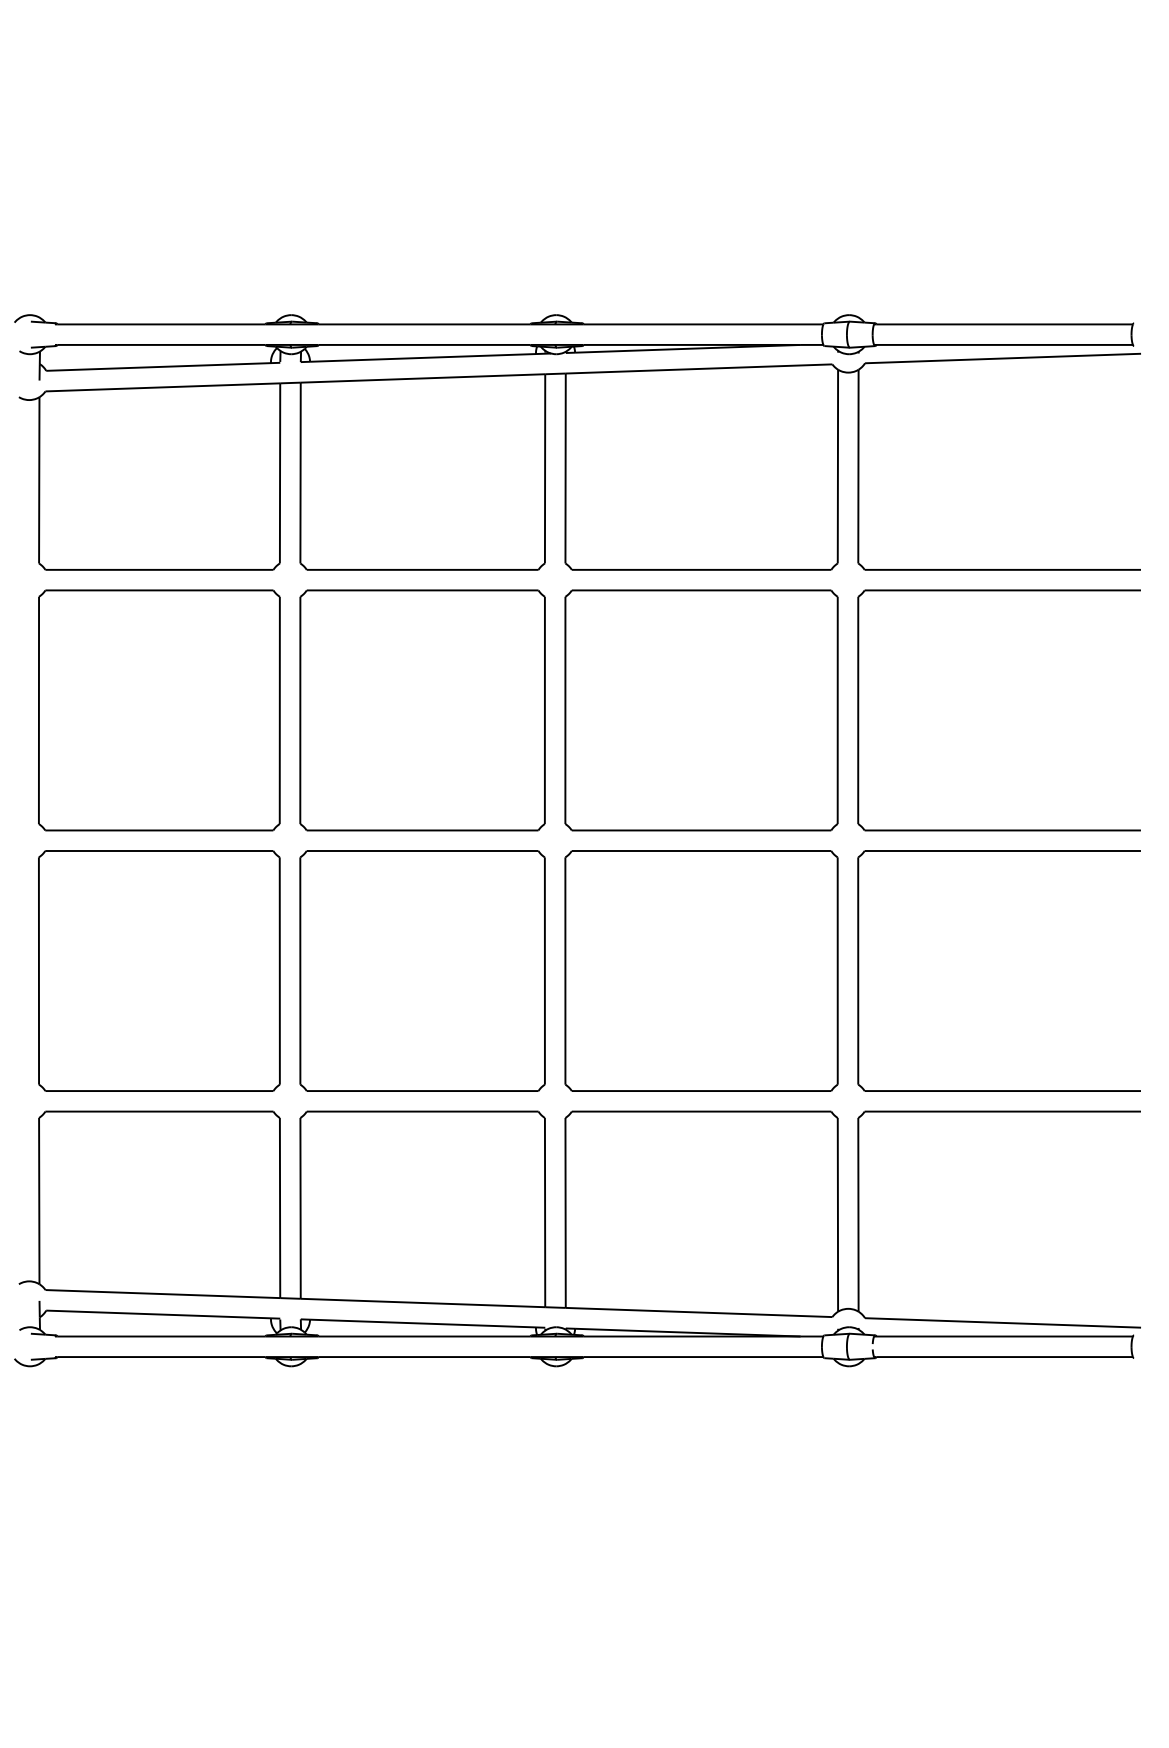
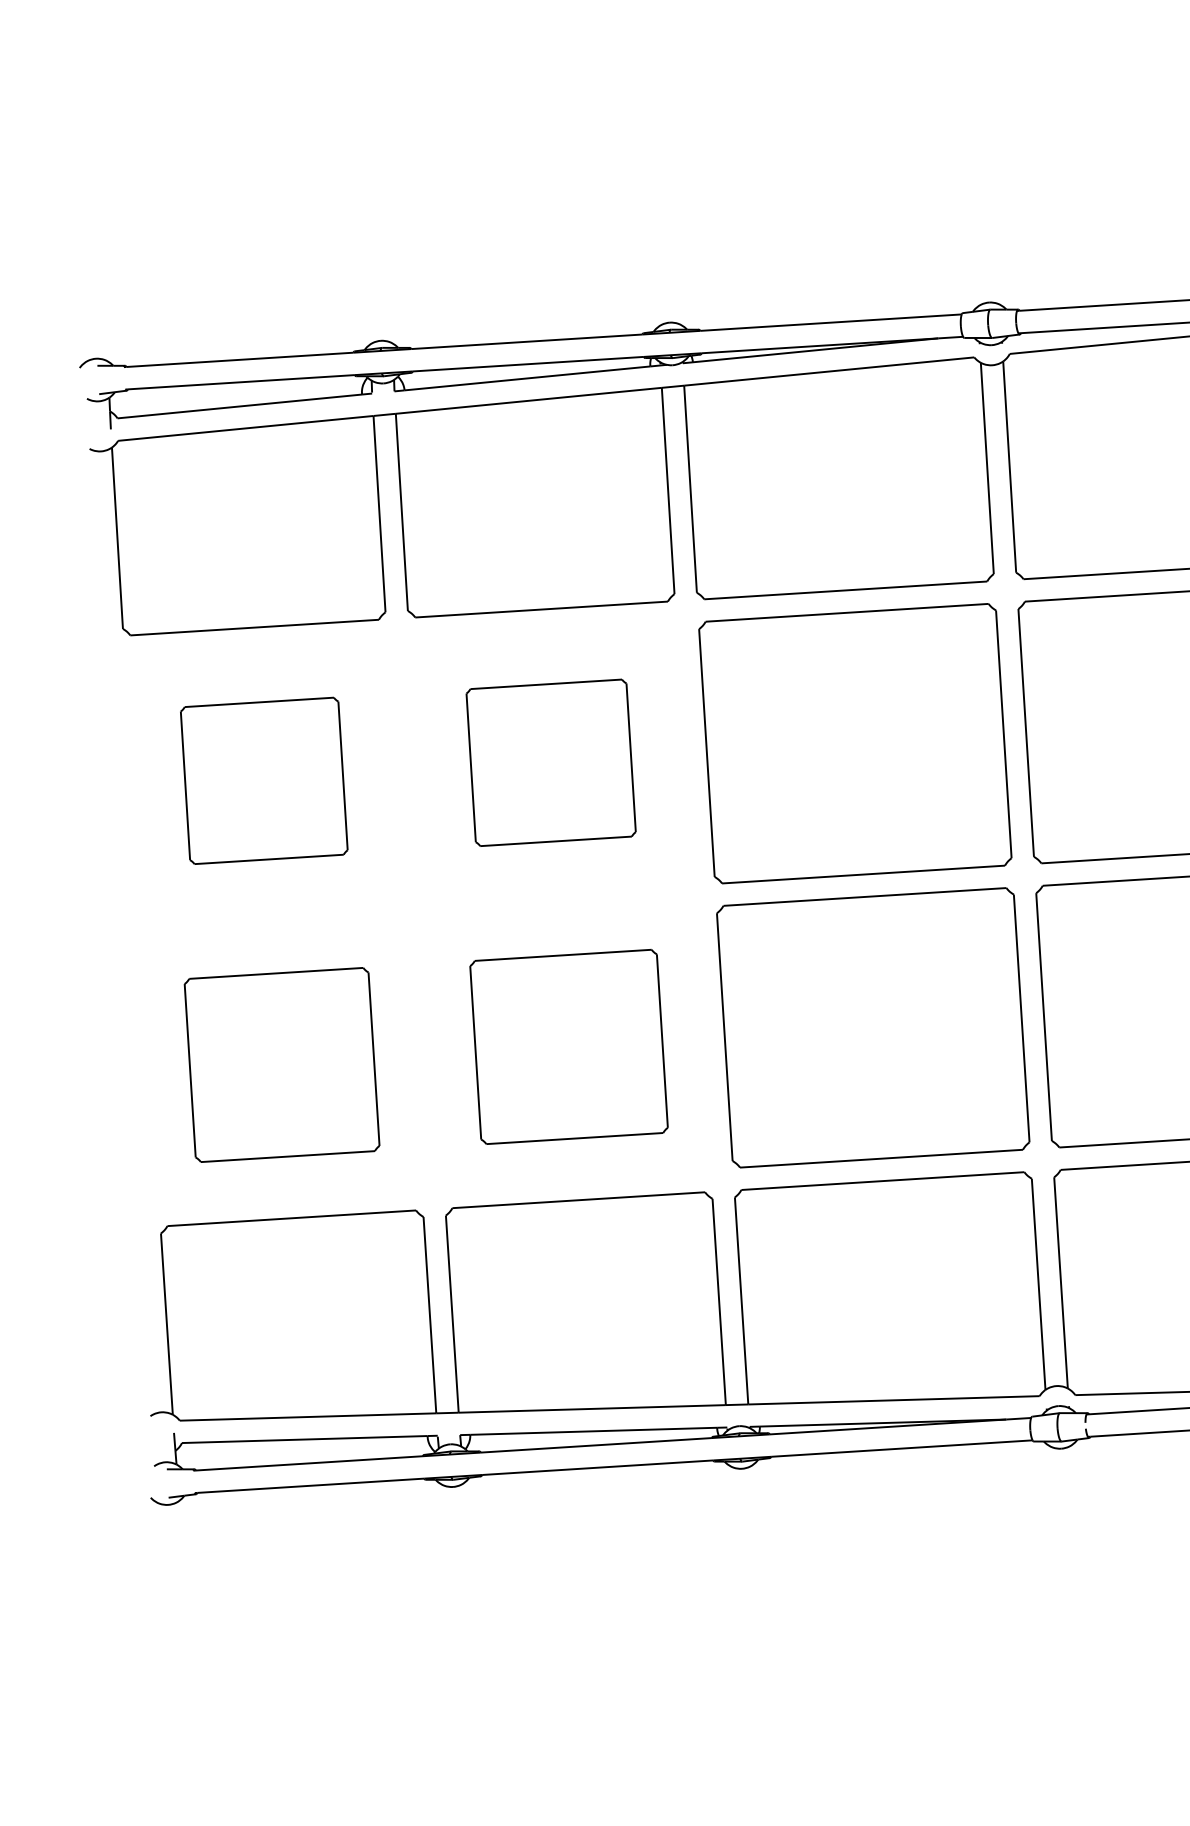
part: (159, 710) -> (264, 780), size x0.6
part: (422, 710) -> (551, 762), size x0.6
part: (159, 970) -> (282, 1064), size x0.7
part: (422, 970) -> (568, 1046), size x0.7

